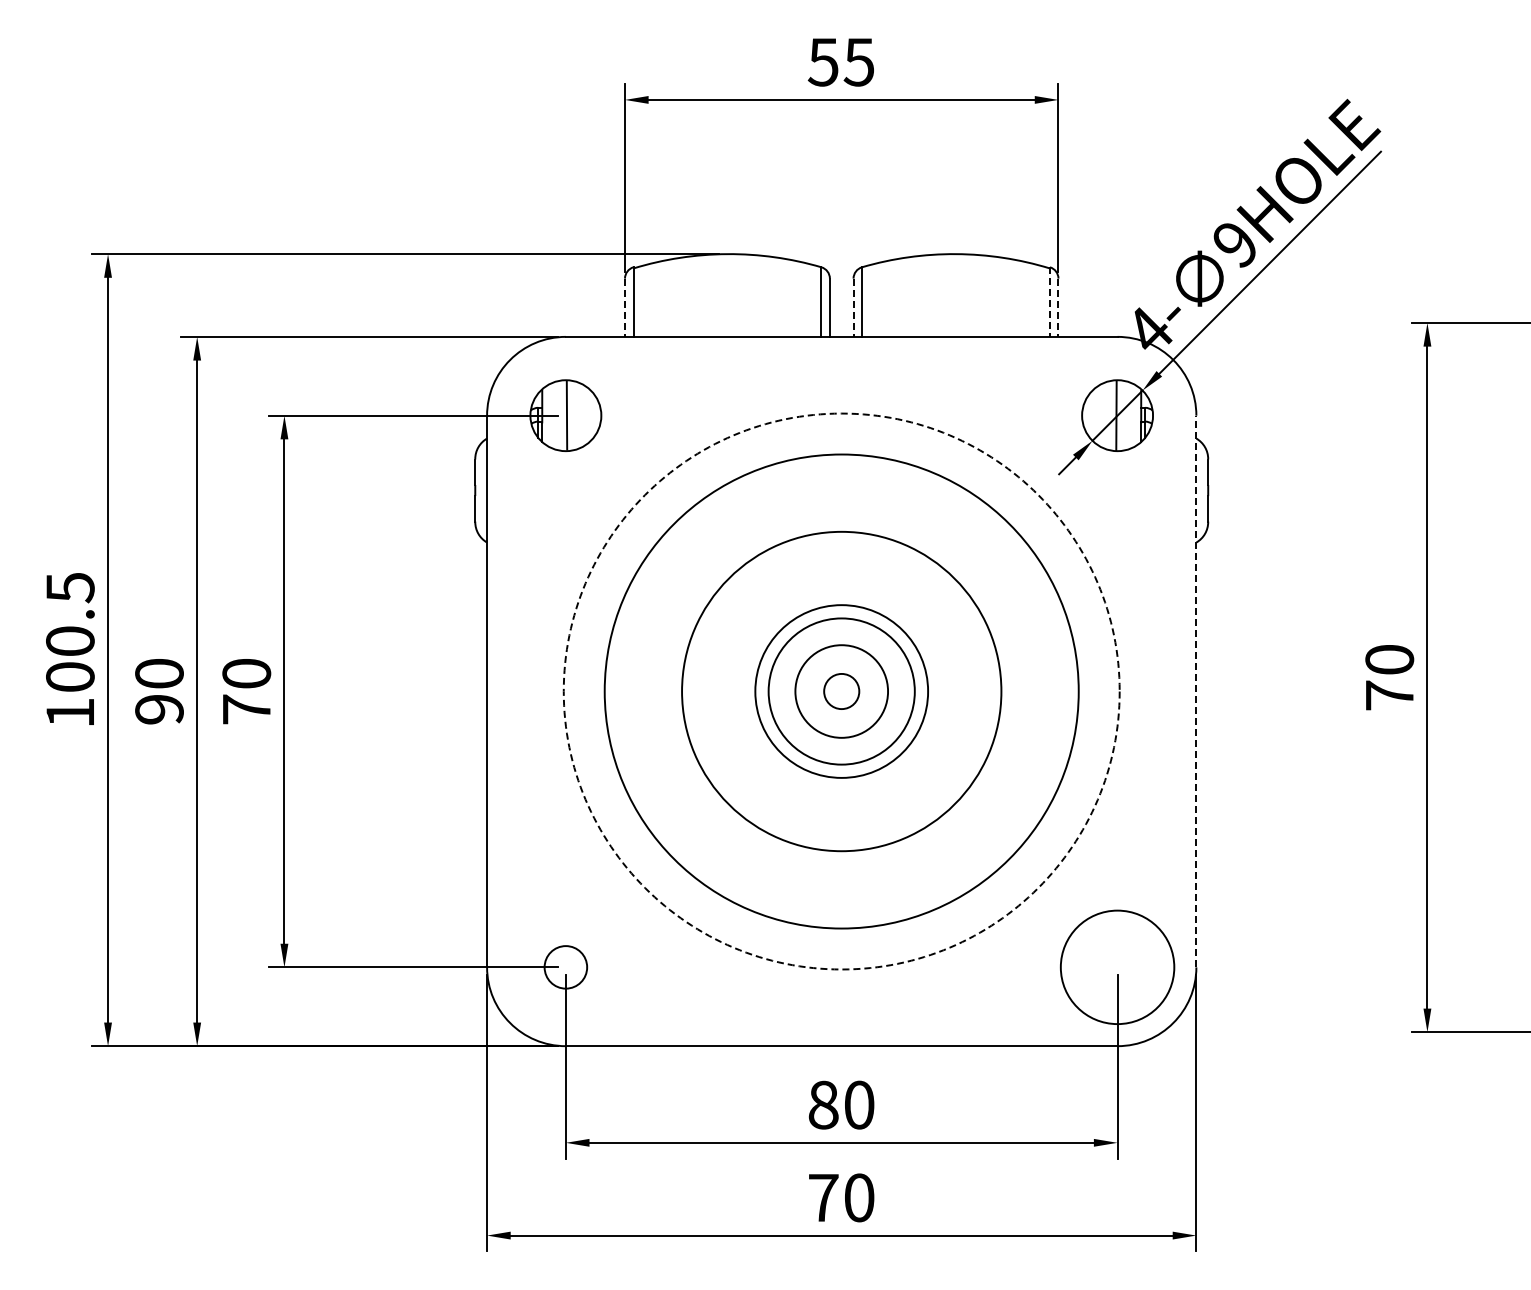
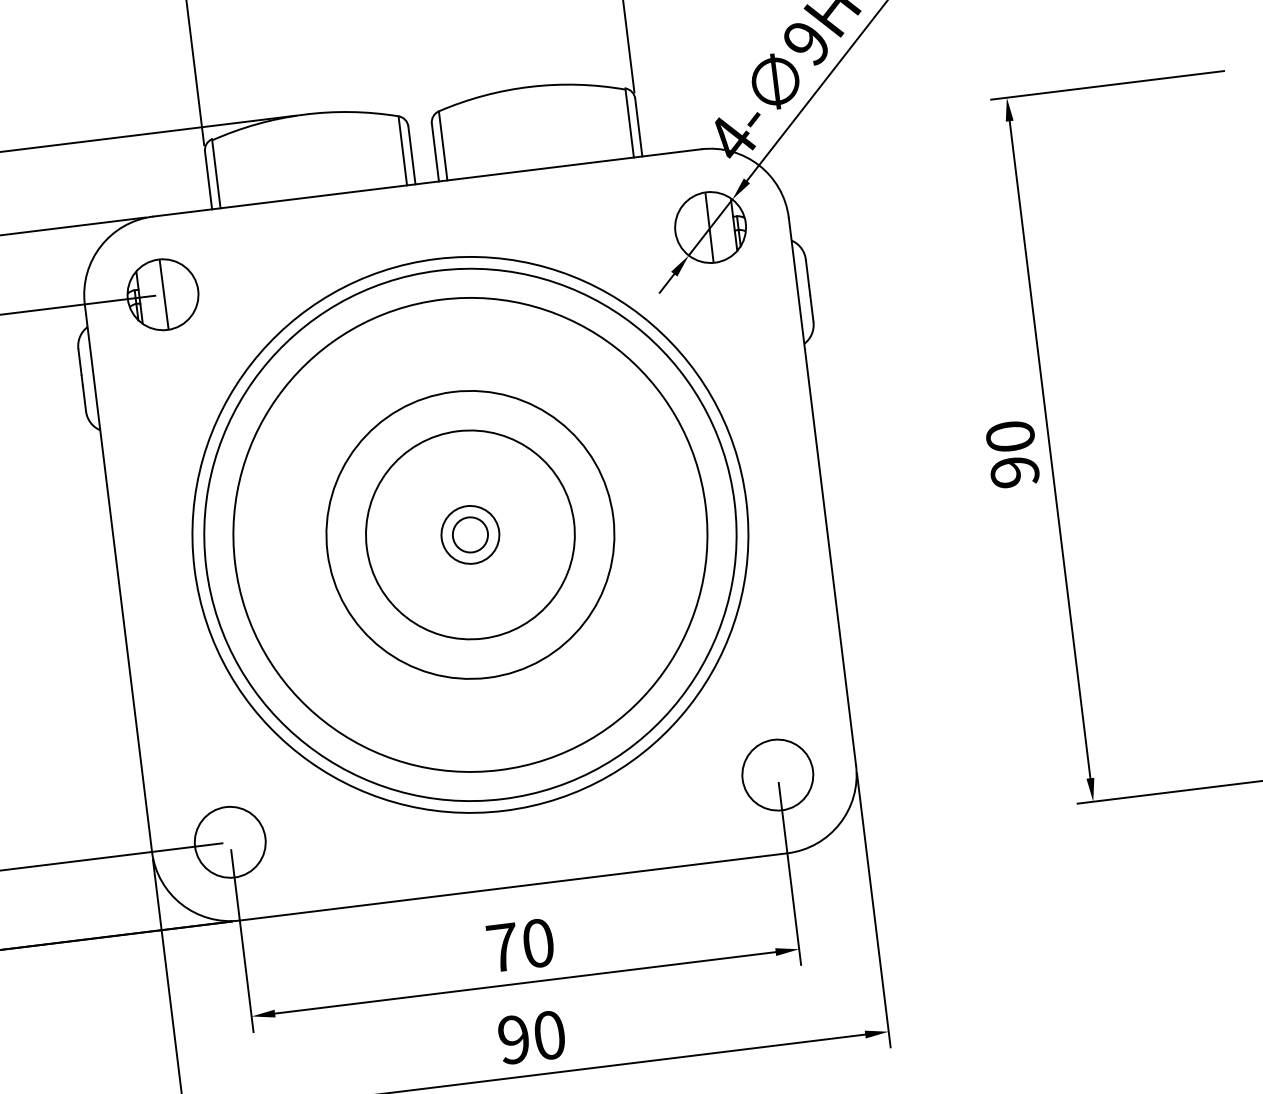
line: (1049, 302) -> (629, 123), dashed -> solid
line: (625, 308) -> (209, 181), dashed -> solid
line: (853, 308) -> (435, 153), dashed -> solid
line: (1058, 308) -> (638, 128), dashed -> solid
circle: (841, 691) -> (470, 534), dashed -> solid
circle: (841, 691) -> (470, 534), size x0.62
circle: (841, 691) -> (470, 534), size x1.43
circle: (841, 691) -> (470, 534), size x1.67
circle: (841, 691) -> (470, 534), size x1.67
line: (1196, 691) -> (822, 491), dashed -> solid
text: (1389, 695) -> (1014, 472), 70 -> 90
circle: (565, 966) -> (229, 841), size x1.67
circle: (1117, 966) -> (777, 774), size x0.62
text: (823, 1104) -> (502, 947), 80 -> 70
text: (823, 1197) -> (514, 1039), 70 -> 90

